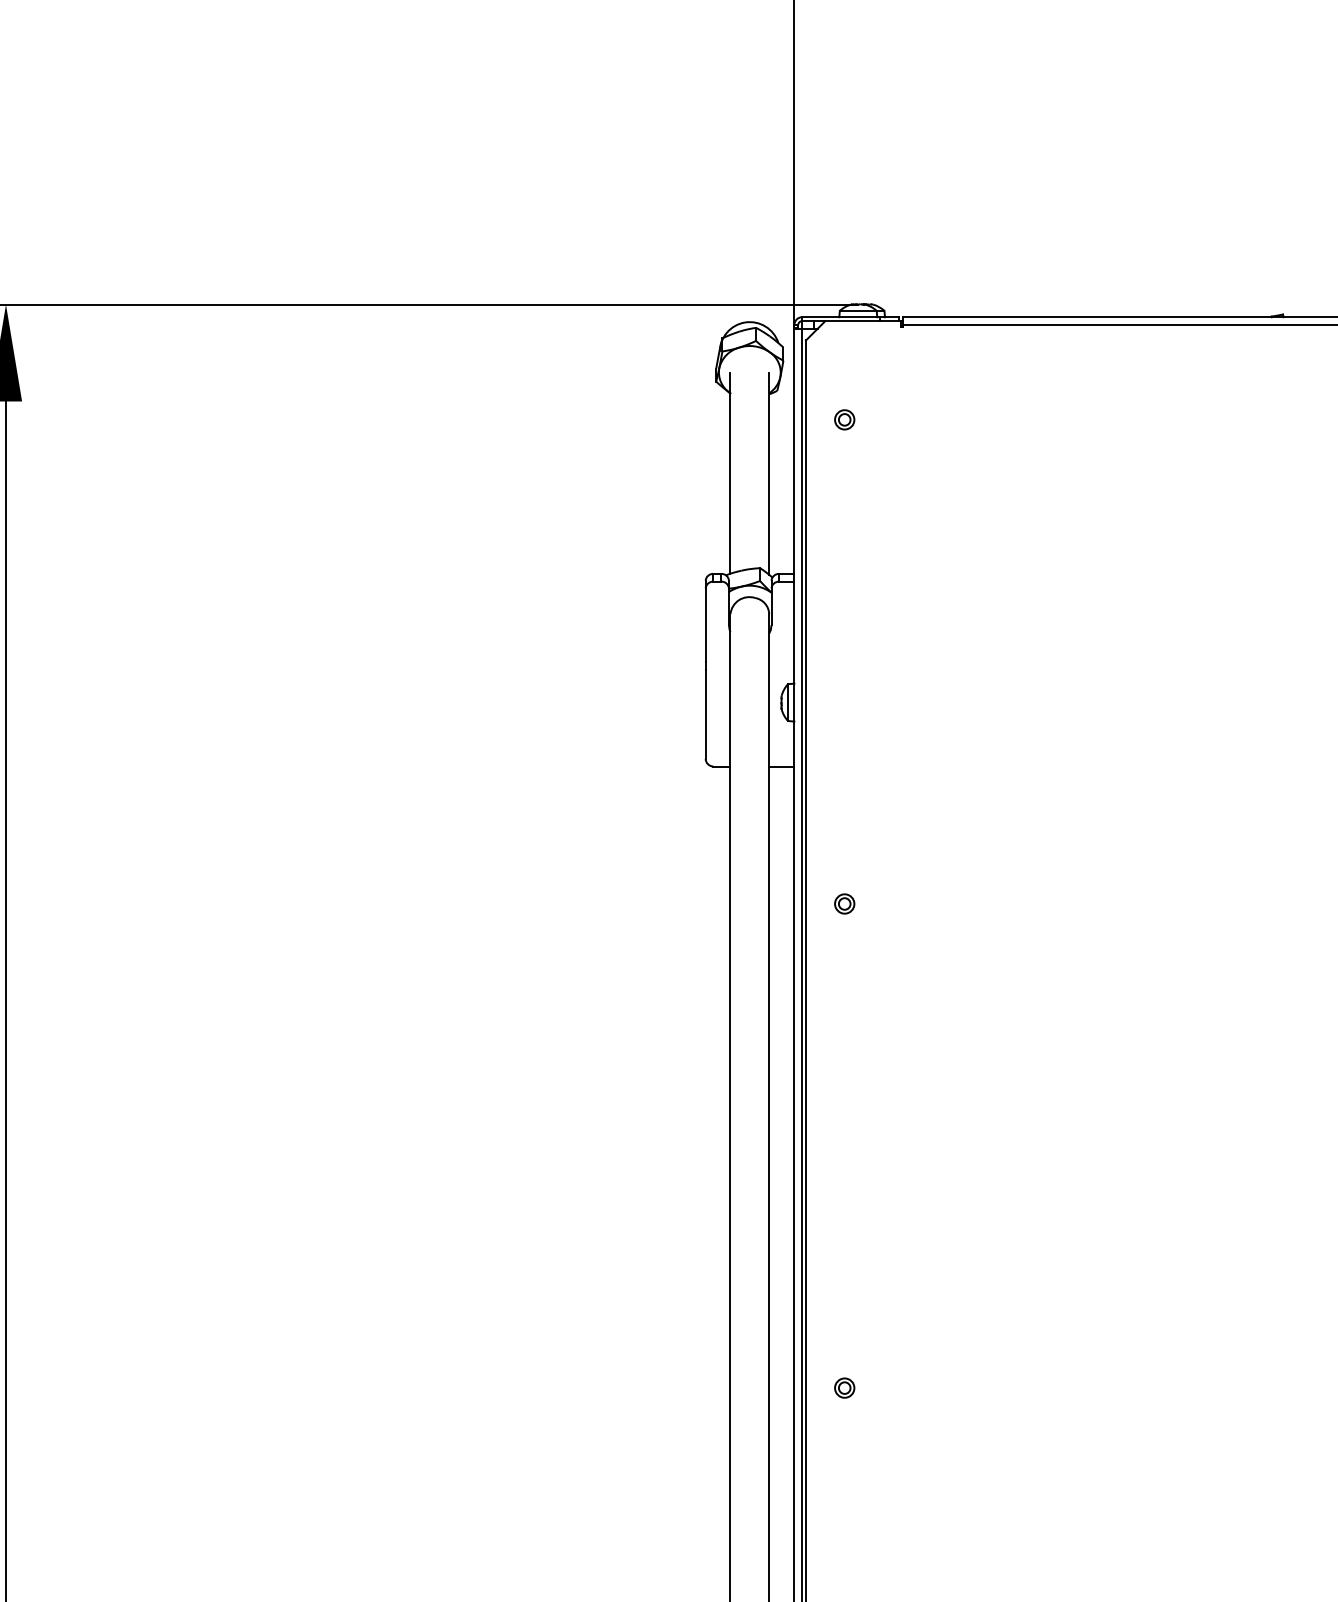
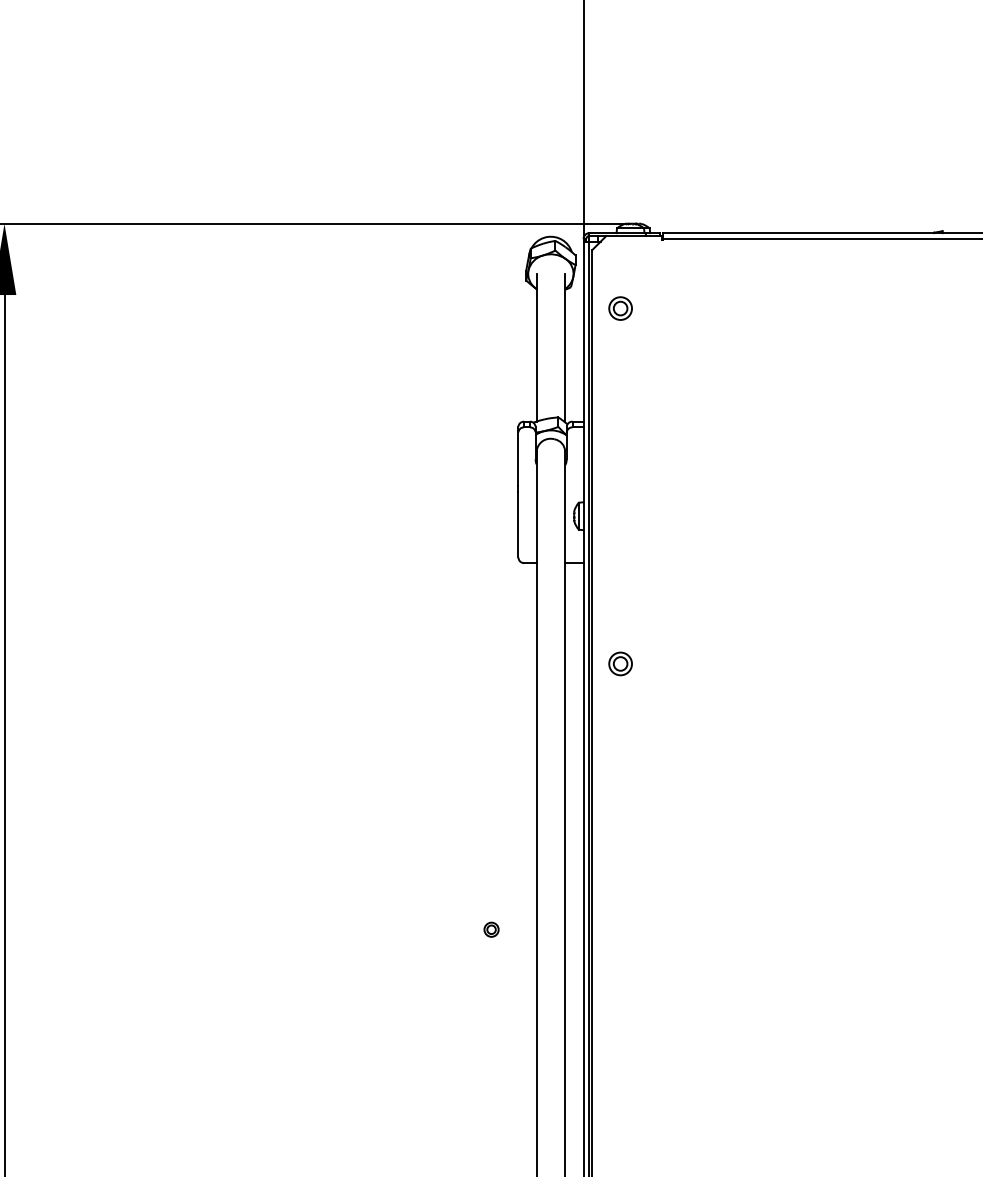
part: (844, 419) -> (620, 308), size x1.6
part: (844, 904) -> (620, 664), size x1.6
part: (844, 1387) -> (491, 929), moved

